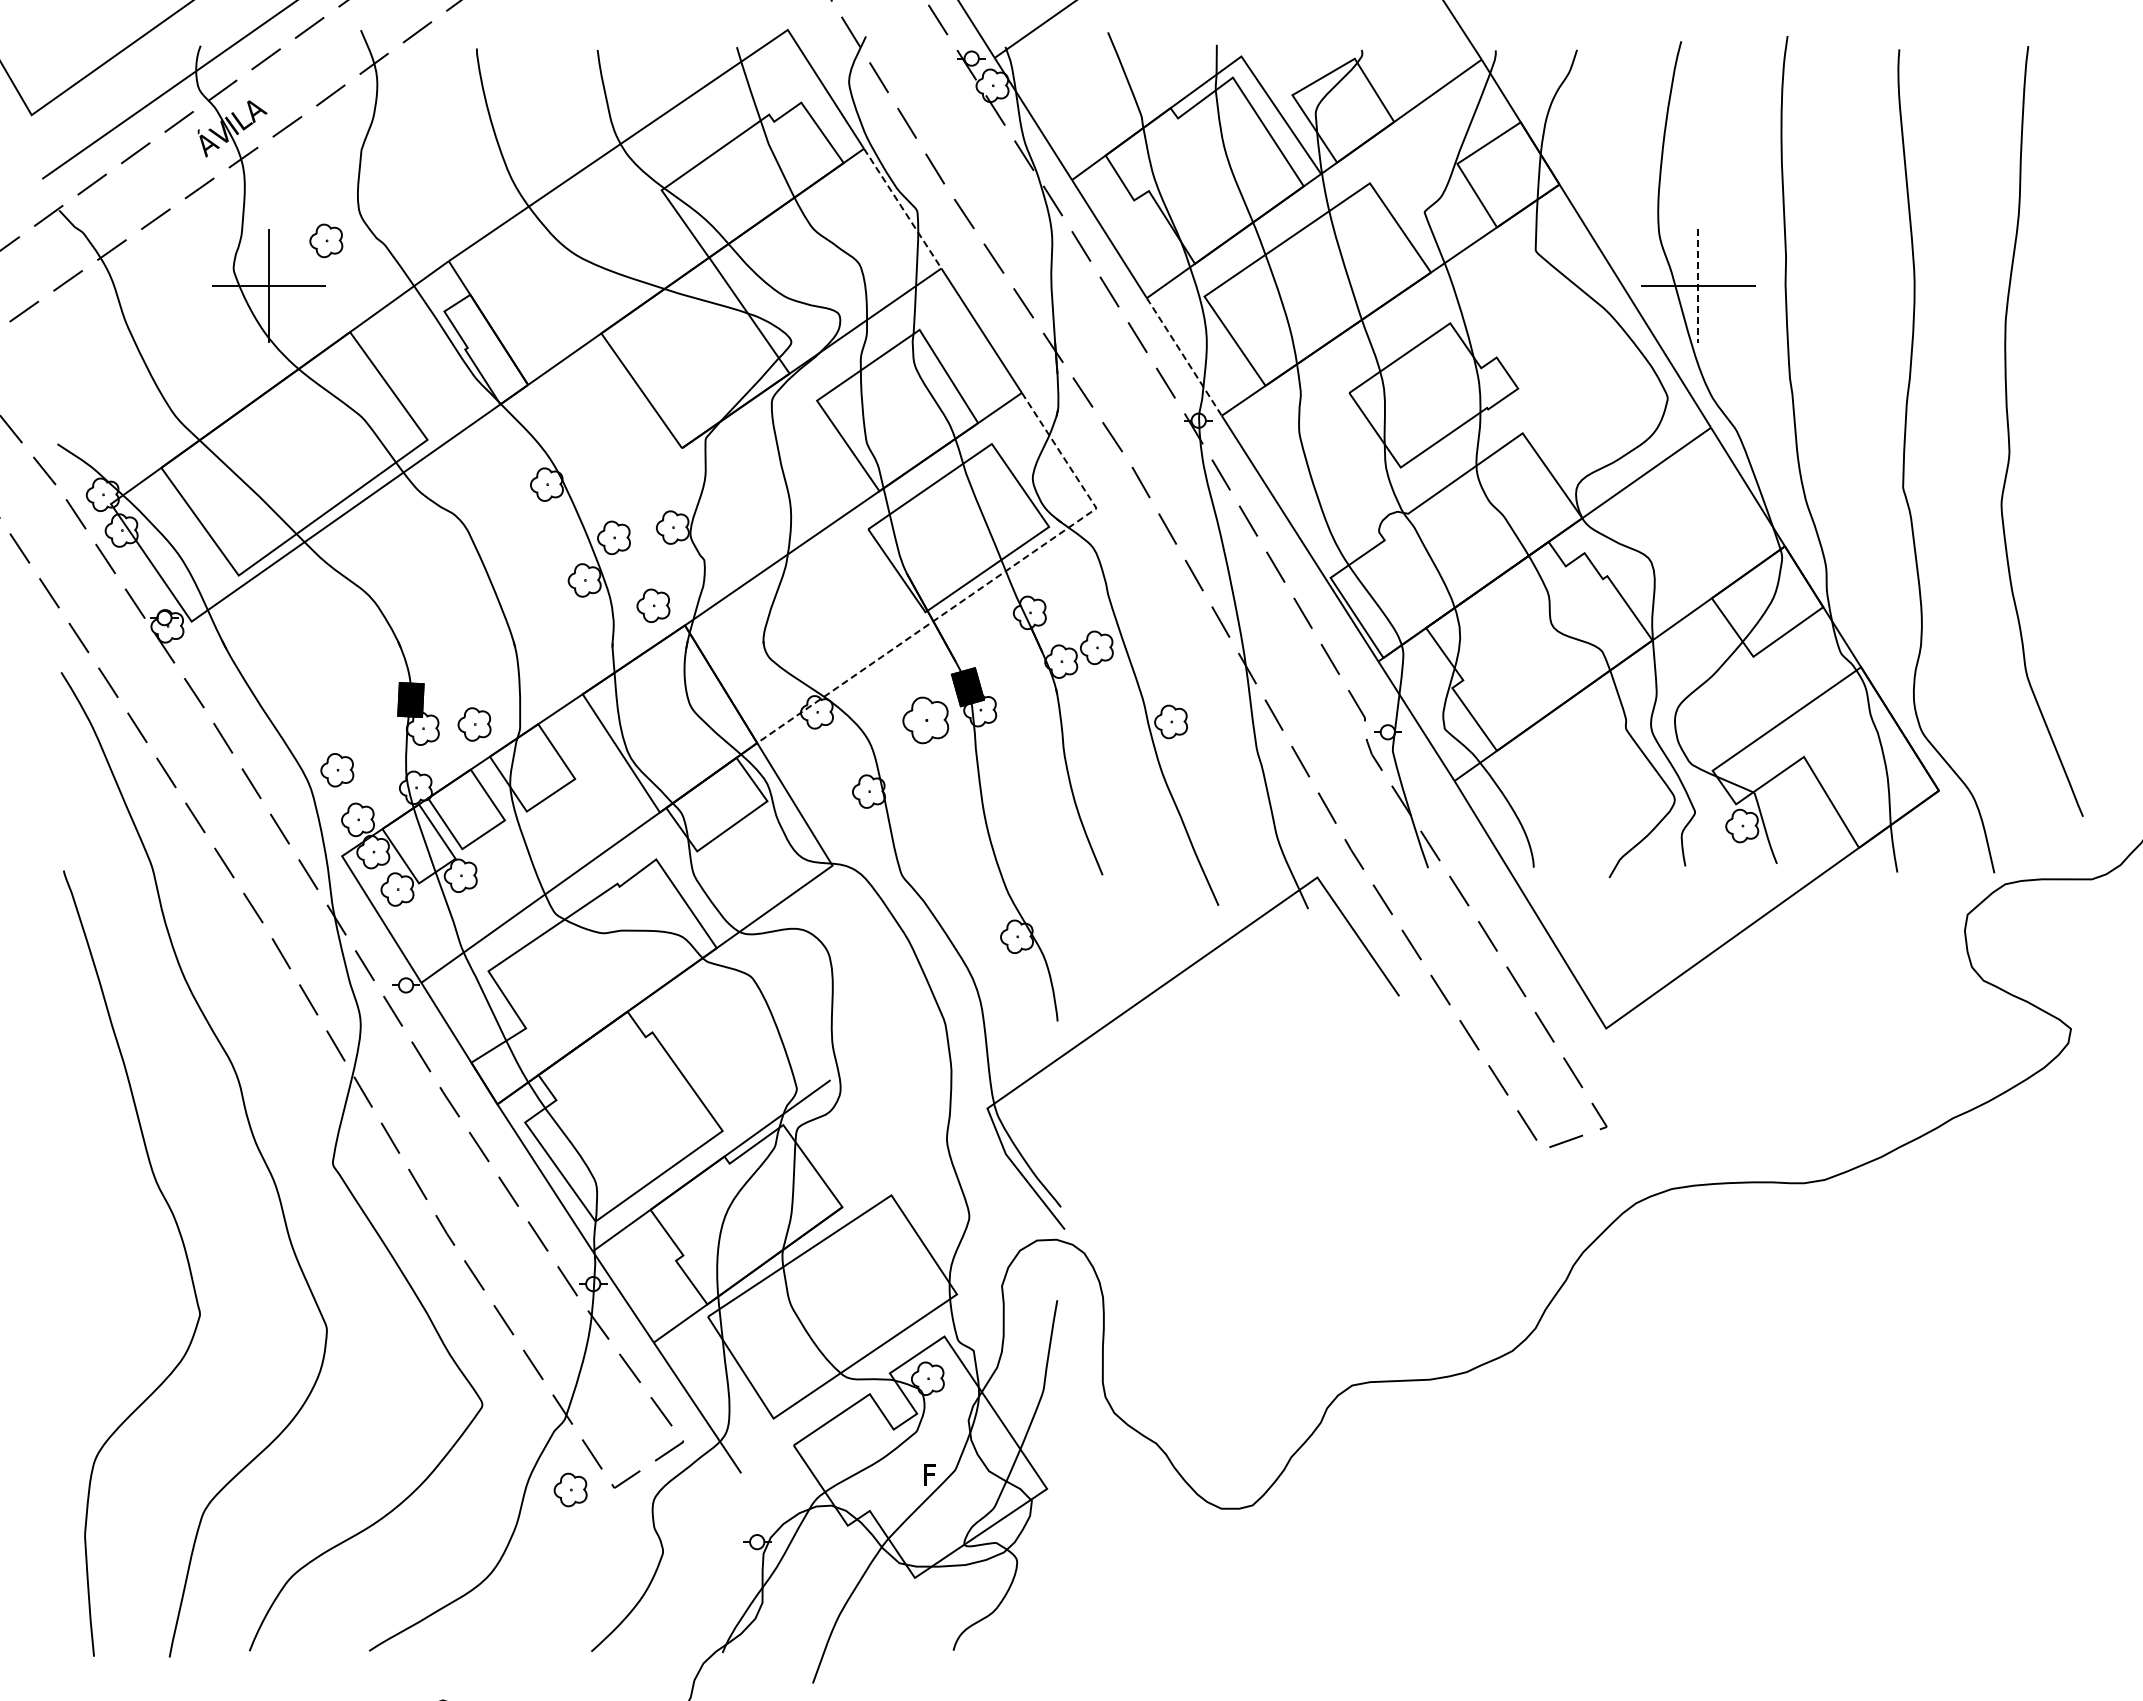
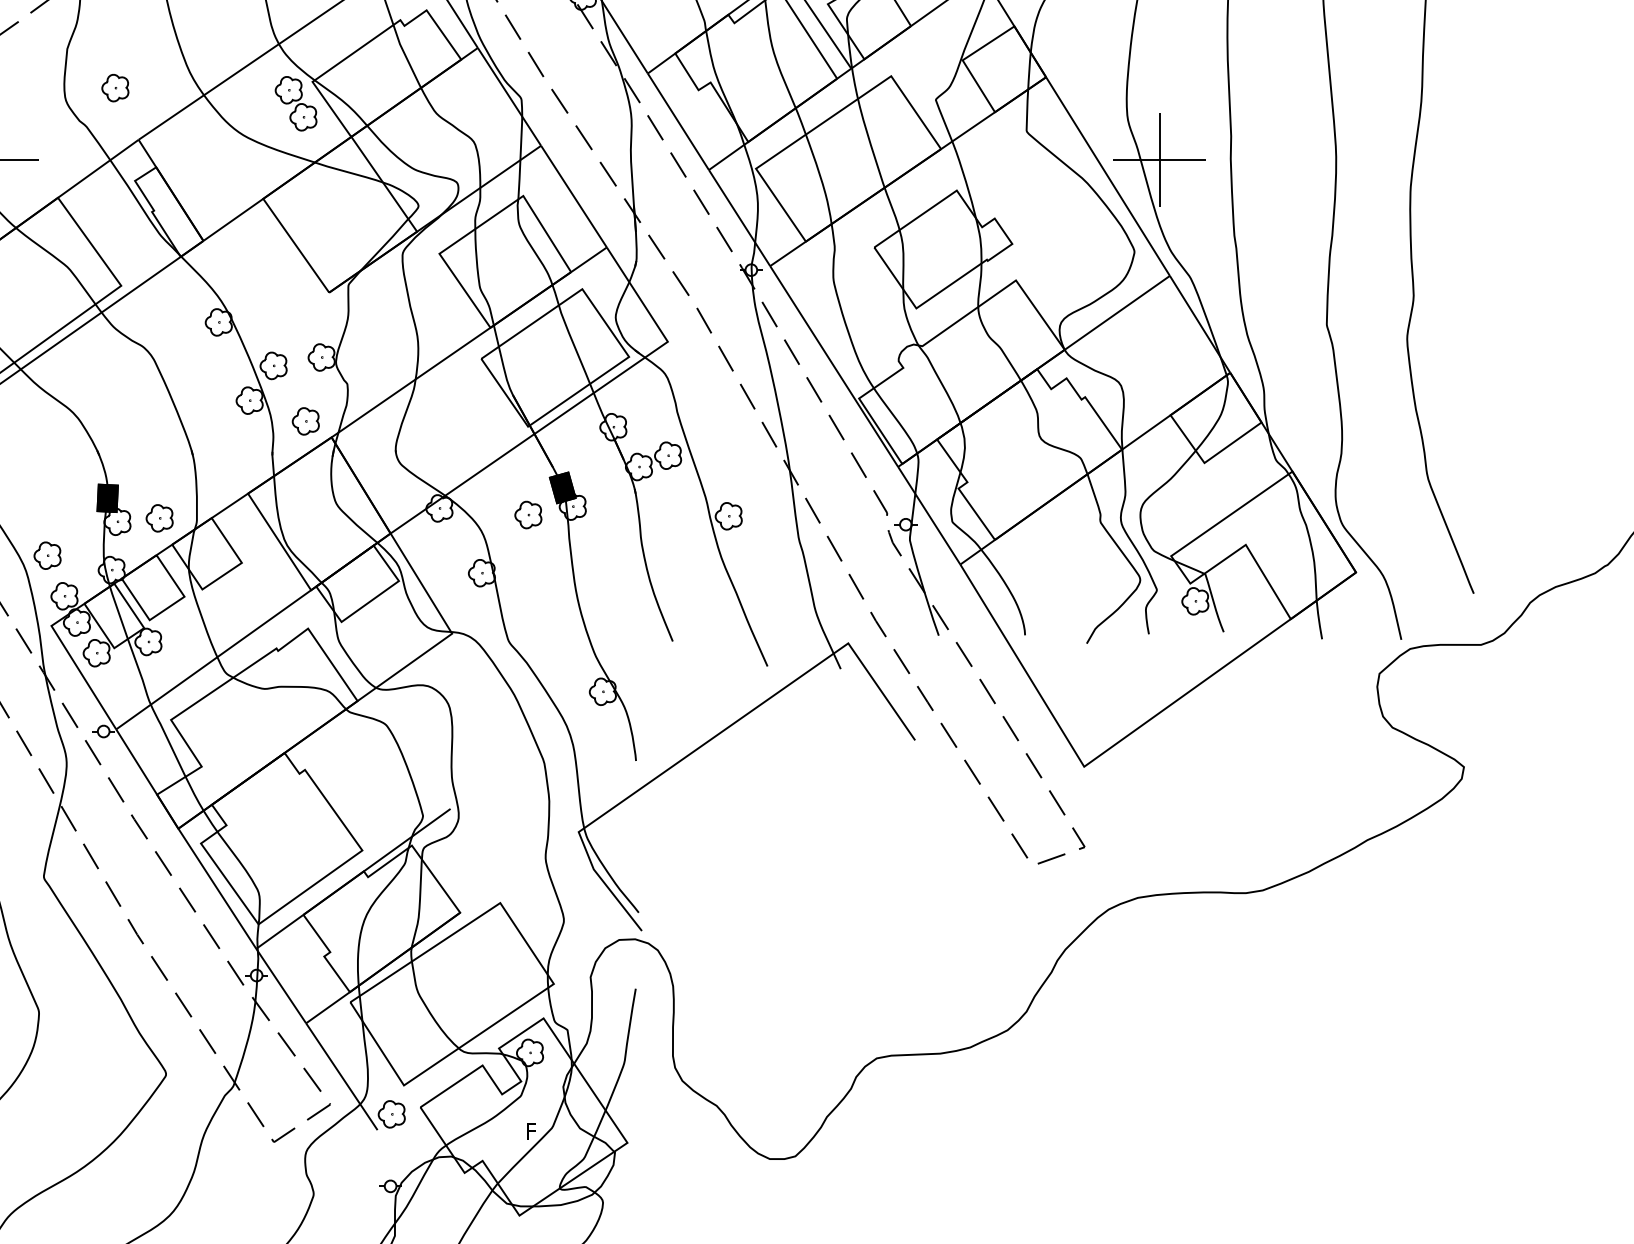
line: (903, 209) -> (510, 97), dashed -> solid
part: (641, 216) -> (296, 103), added
part: (326, 240) -> (115, 87), moved
line: (1698, 286) -> (1159, 160), dashed -> solid
line: (1184, 356) -> (739, 217), dashed -> solid
line: (984, 586) -> (576, 405), dashed -> solid
part: (925, 720) -> (528, 515), size x0.71
part: (570, 1489) -> (391, 1113), moved

